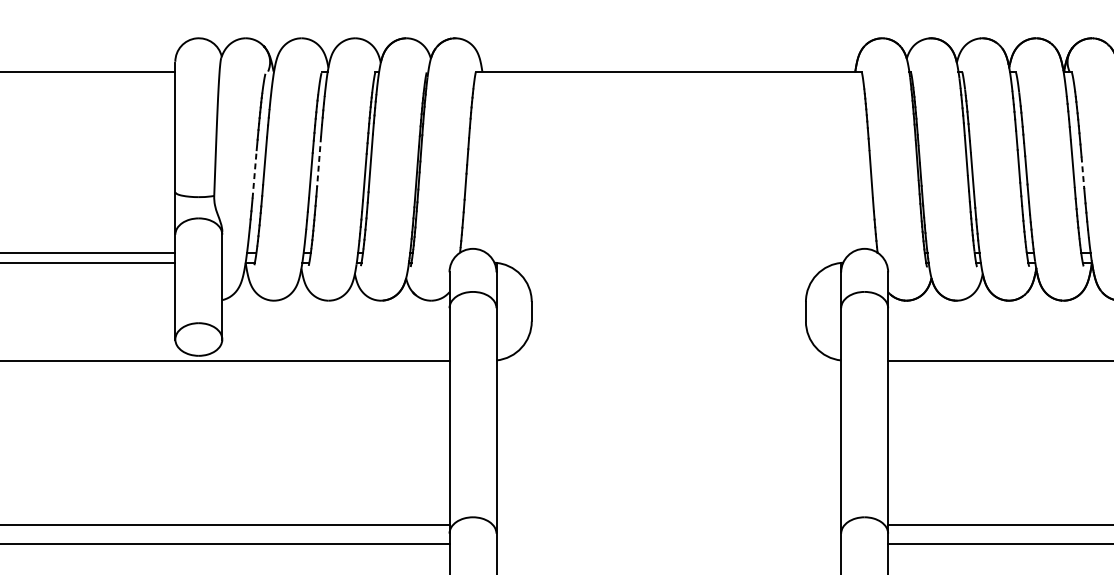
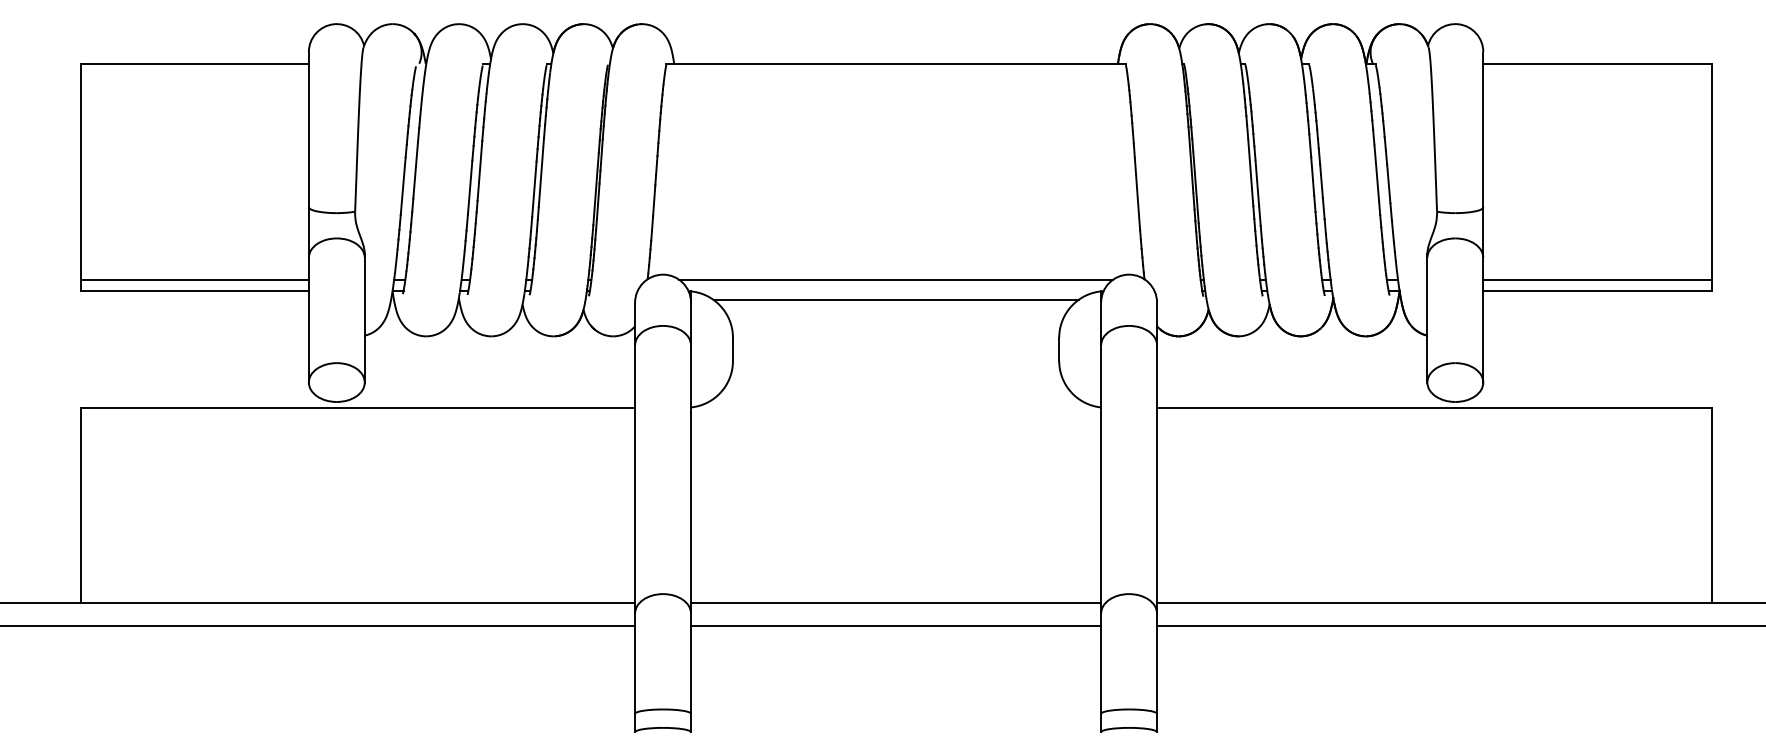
line: (318, 162) -> (479, 171), dashed -> solid
line: (1082, 173) -> (1388, 184), dashed -> solid
line: (254, 174) -> (403, 186), dashed -> solid
line: (668, 253) -> (895, 280), added
line: (668, 269) -> (895, 299), added
line: (669, 524) -> (896, 602), added
line: (669, 544) -> (896, 626), added

